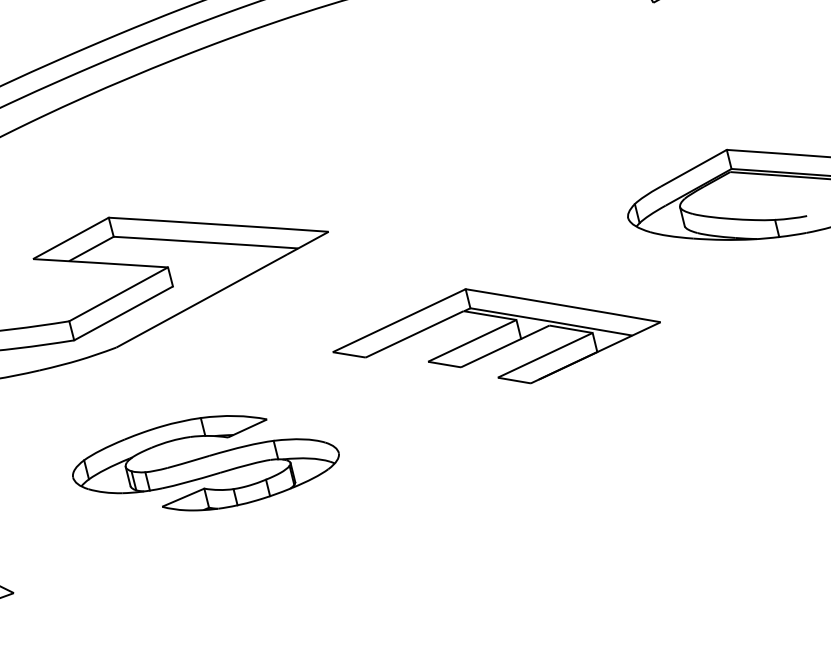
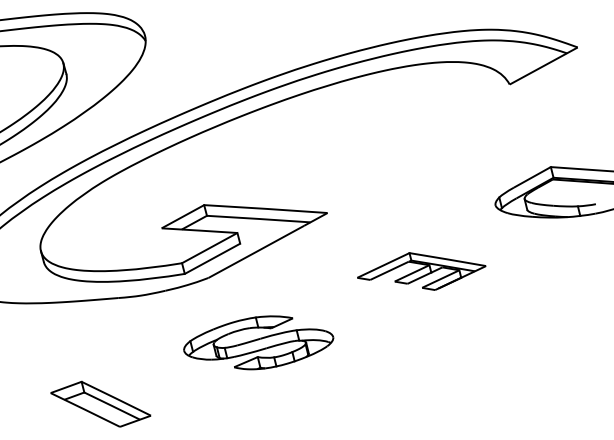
part: (496, 336) -> (421, 271), size x0.7

